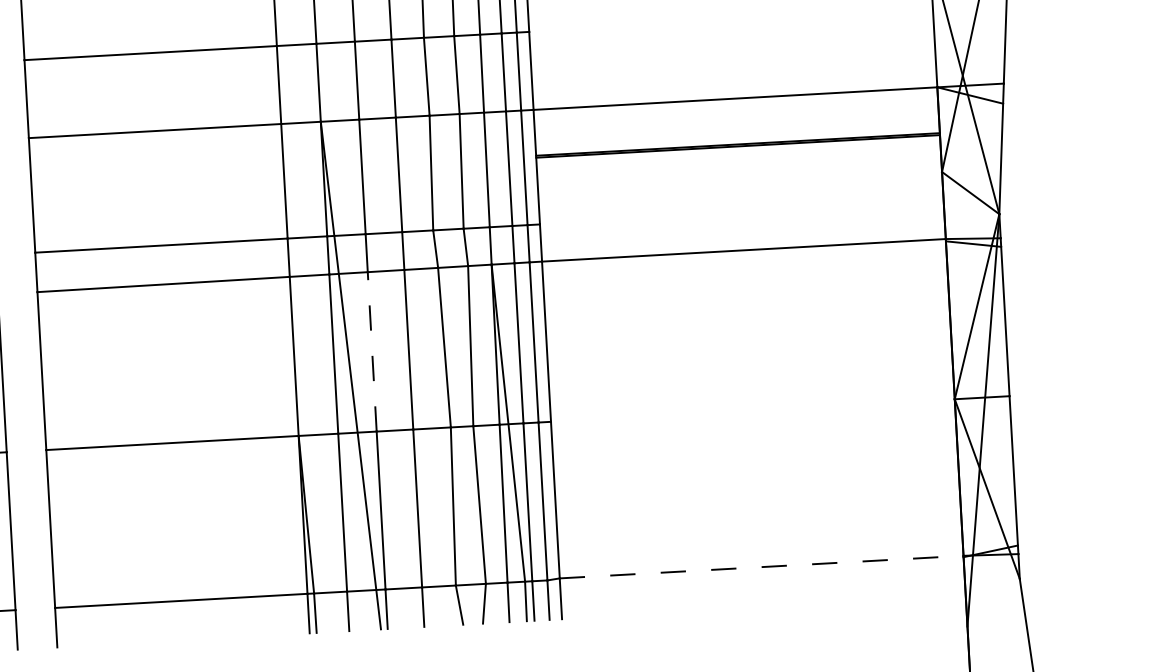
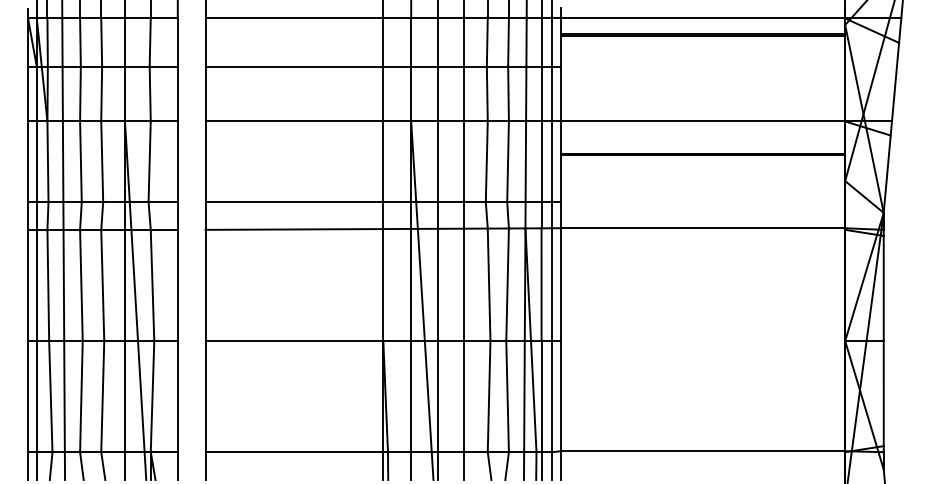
line: (372, 351) -> (438, 284), dashed -> solid
line: (762, 567) -> (703, 451), dashed -> solid

